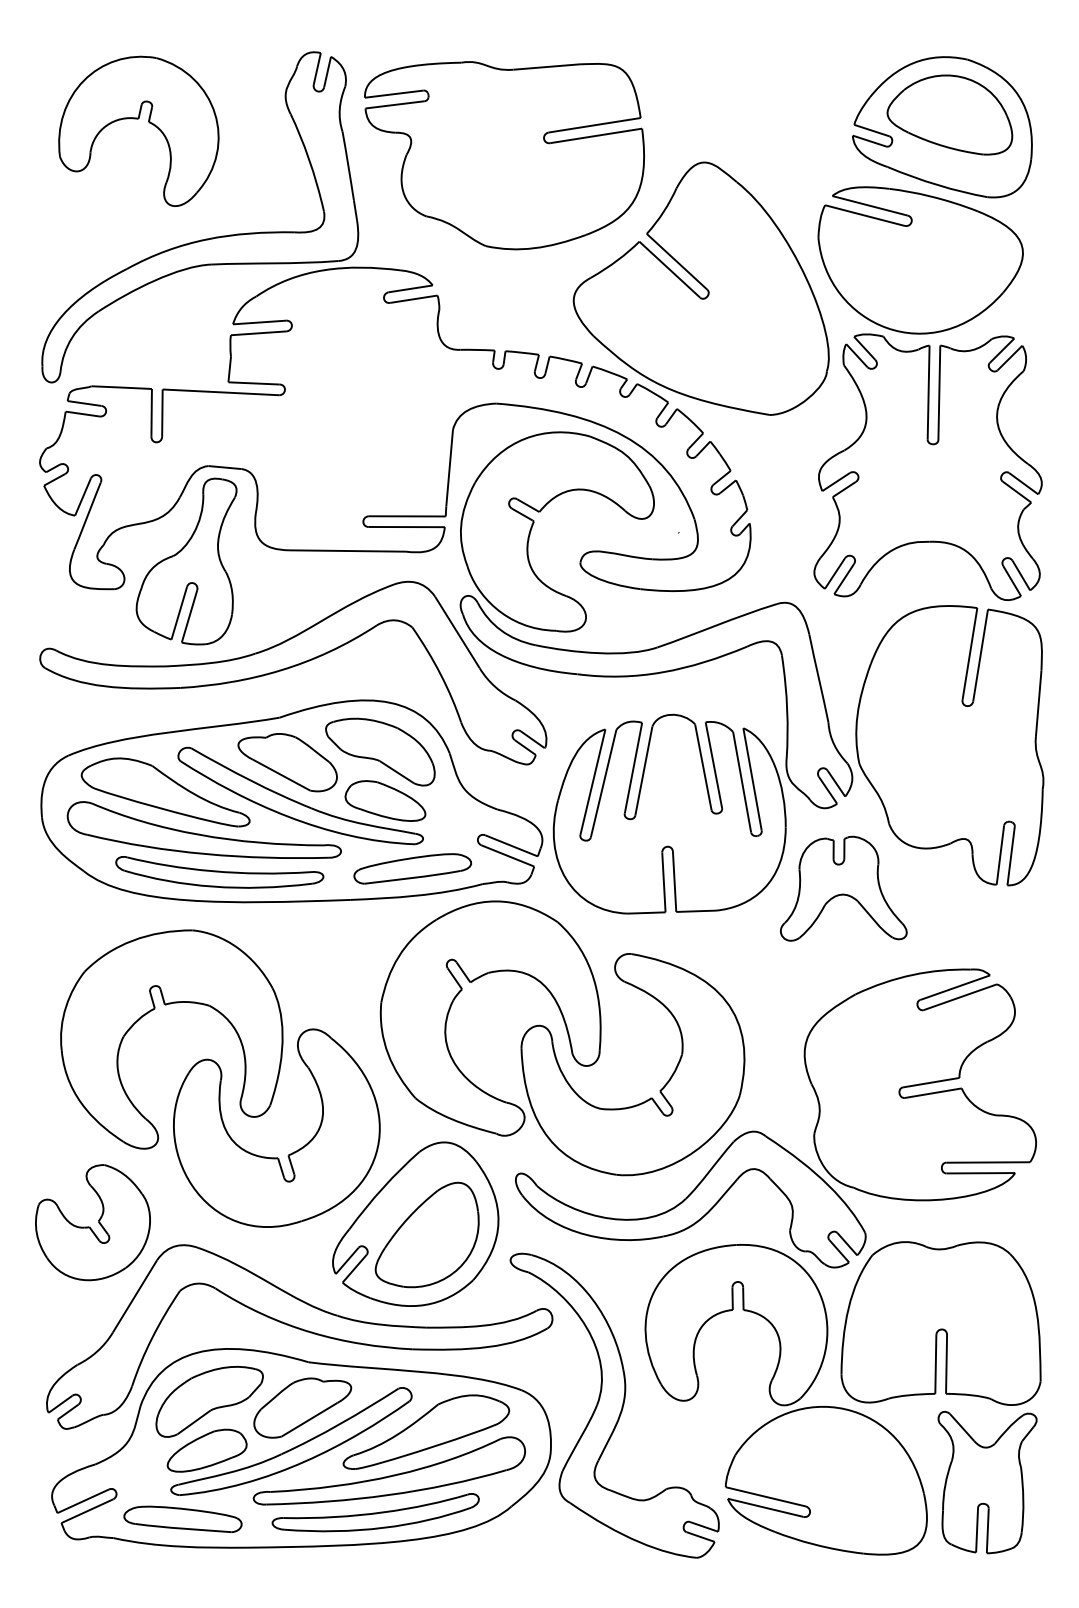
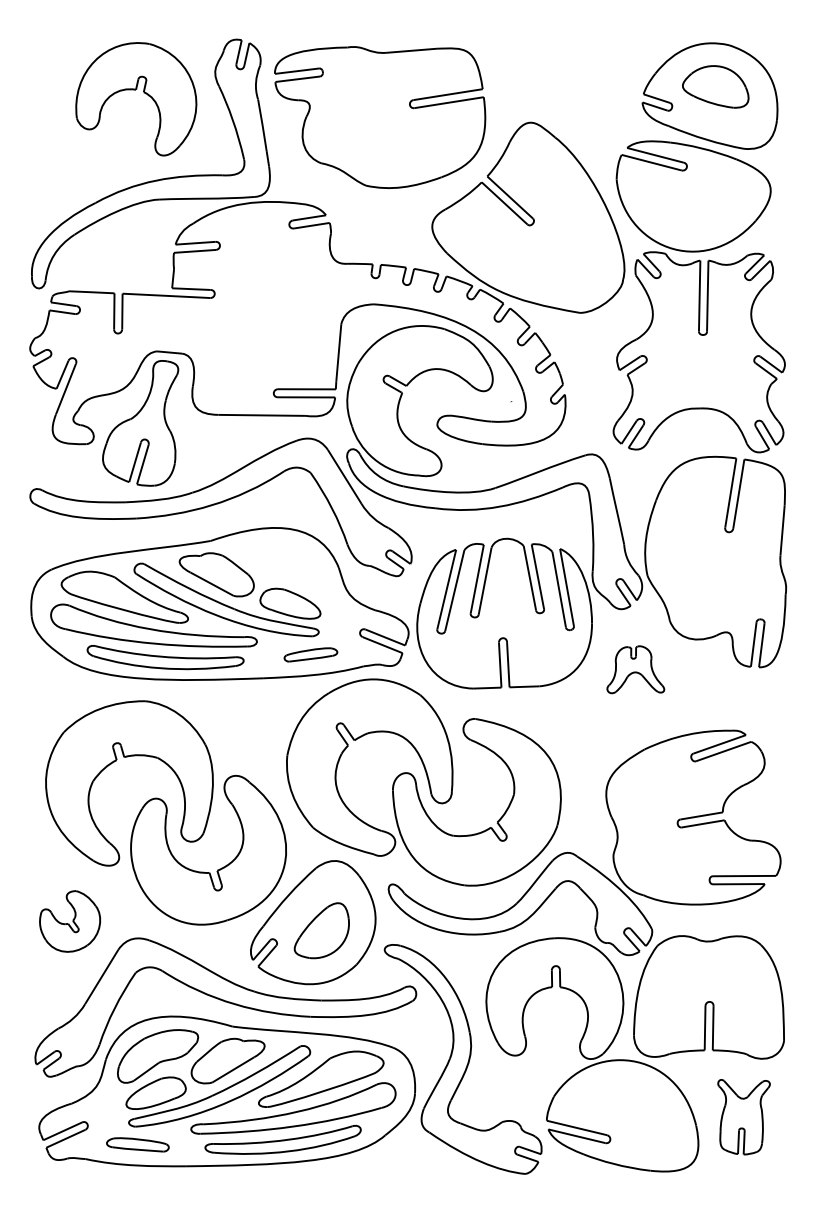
part: (949, 114) -> (715, 86), size x0.7
part: (138, 119) -> (136, 90), moved
part: (380, 751) -> (286, 566), removed
part: (412, 868) -> (310, 654), size x0.6
part: (843, 888) -> (635, 669), size x0.6
part: (92, 1222) -> (69, 921), size x0.7
part: (426, 1234) -> (321, 930), size x0.7
part: (987, 1482) -> (744, 1117), size x0.7
part: (182, 1518) -> (137, 1144), size x0.7

